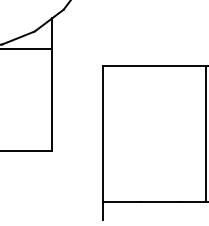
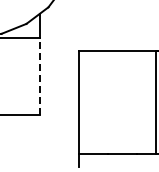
line: (51, 100) -> (39, 76), solid -> dashed

